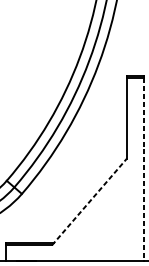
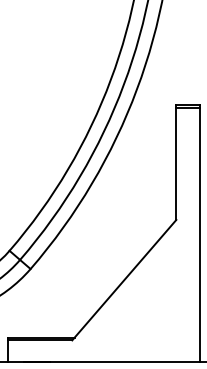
line: (144, 169) -> (200, 234), dashed -> solid
line: (89, 202) -> (124, 280), dashed -> solid

